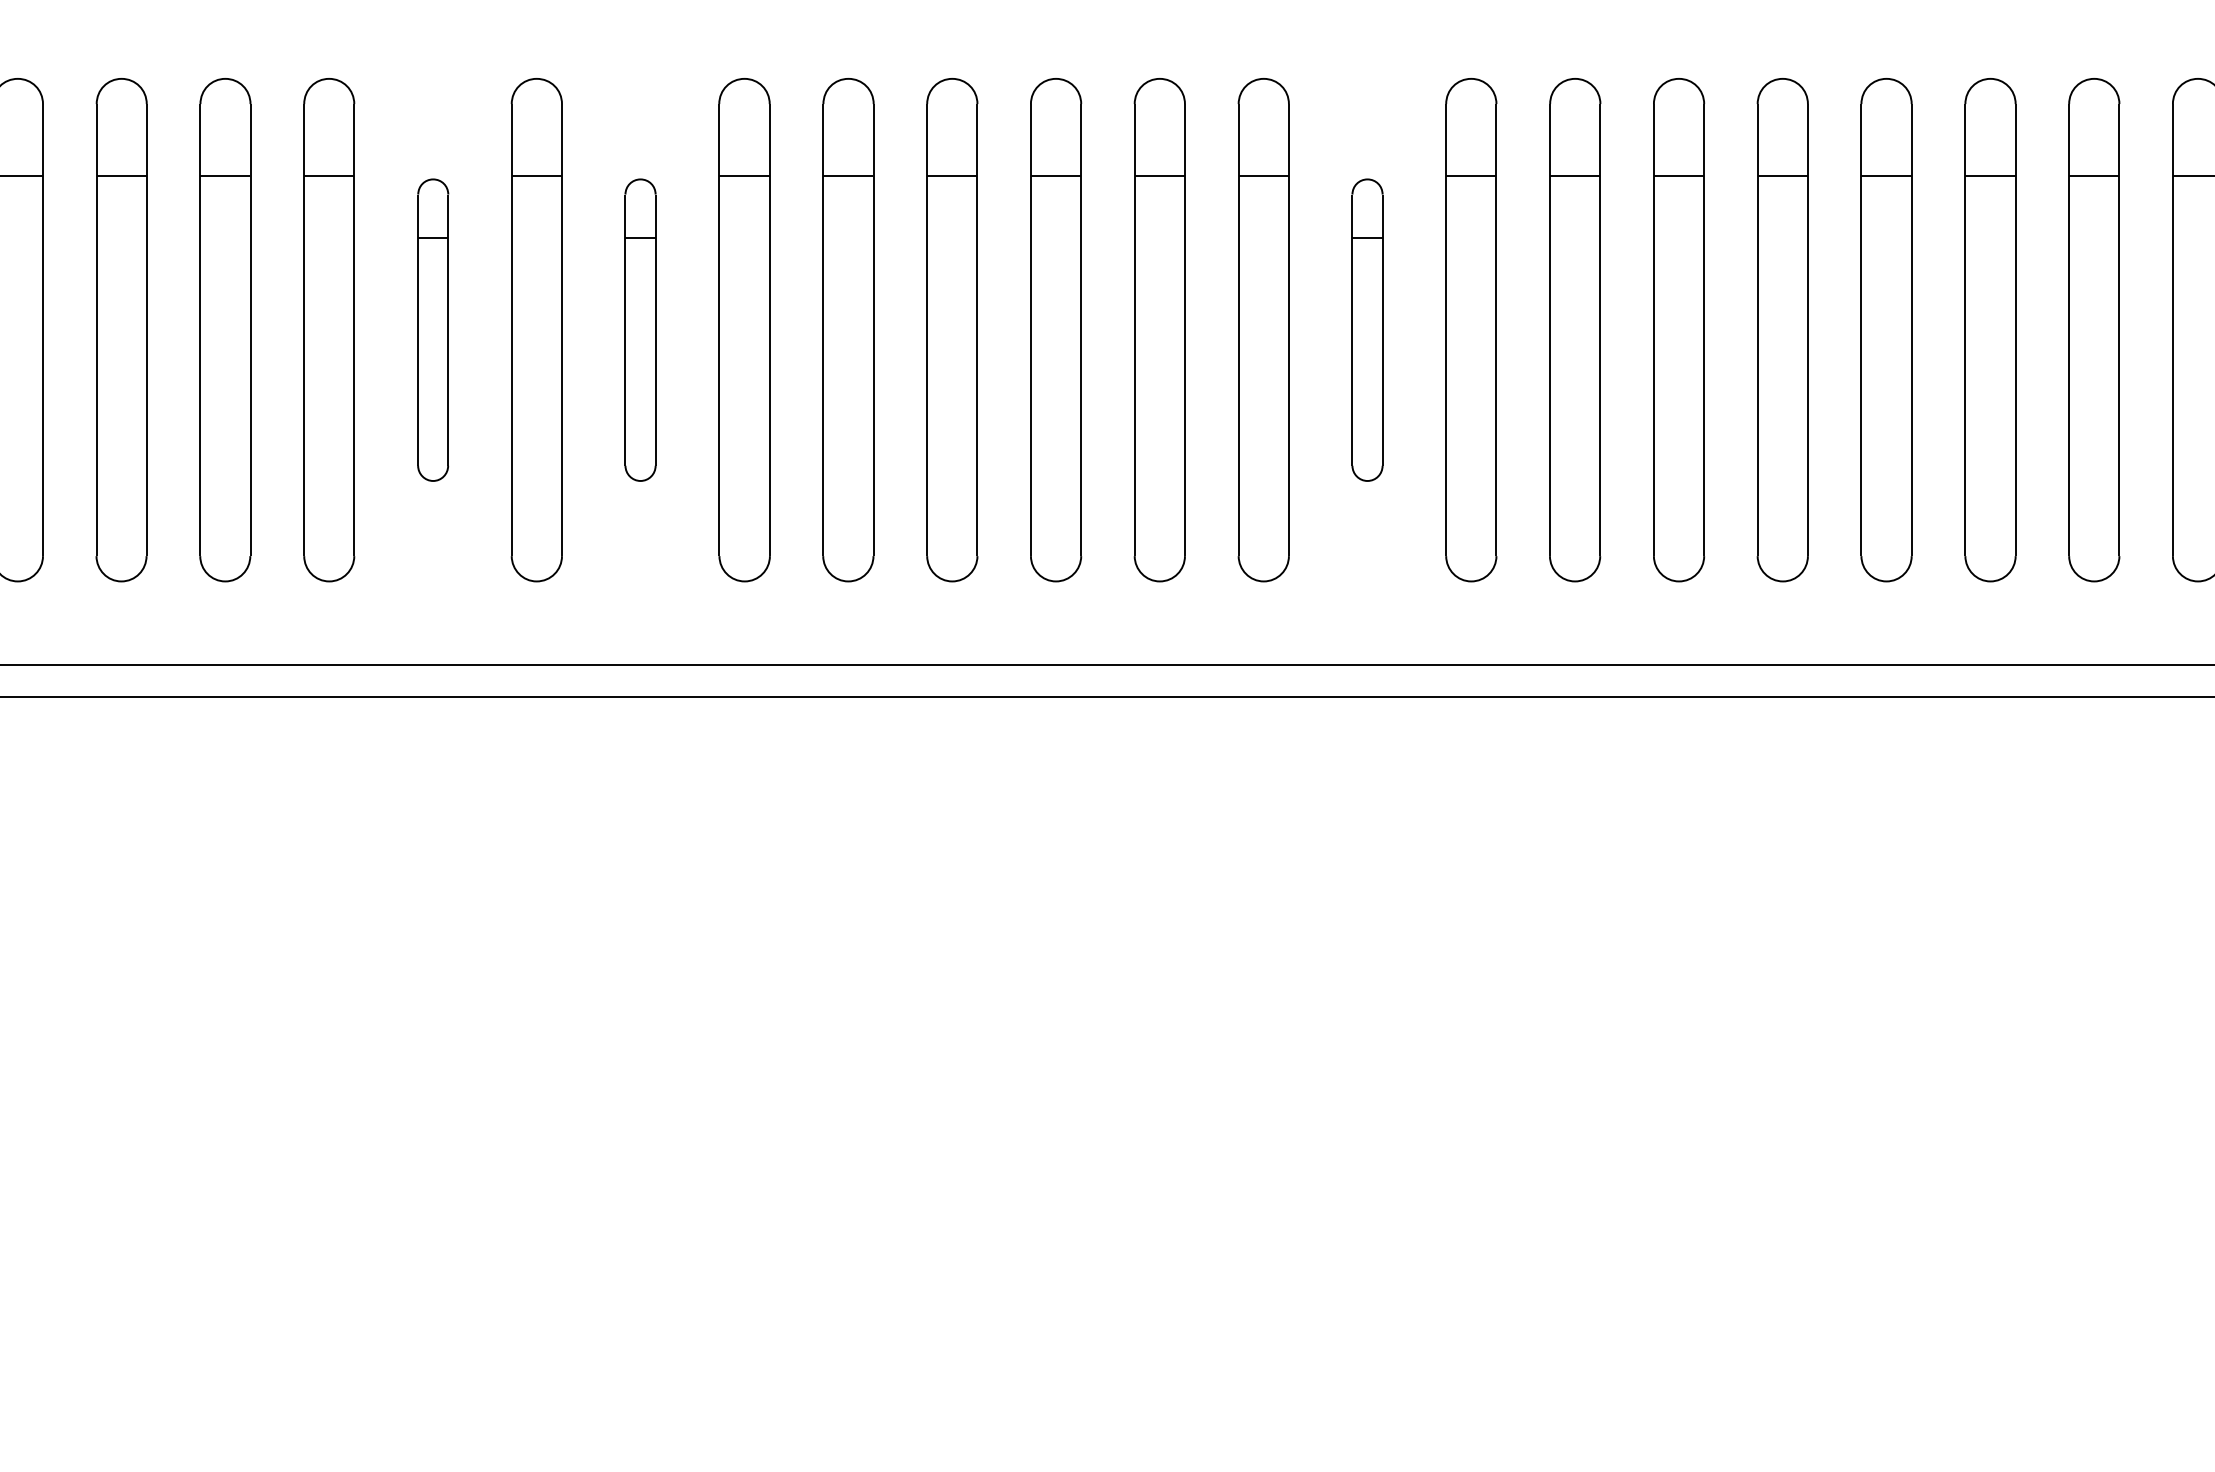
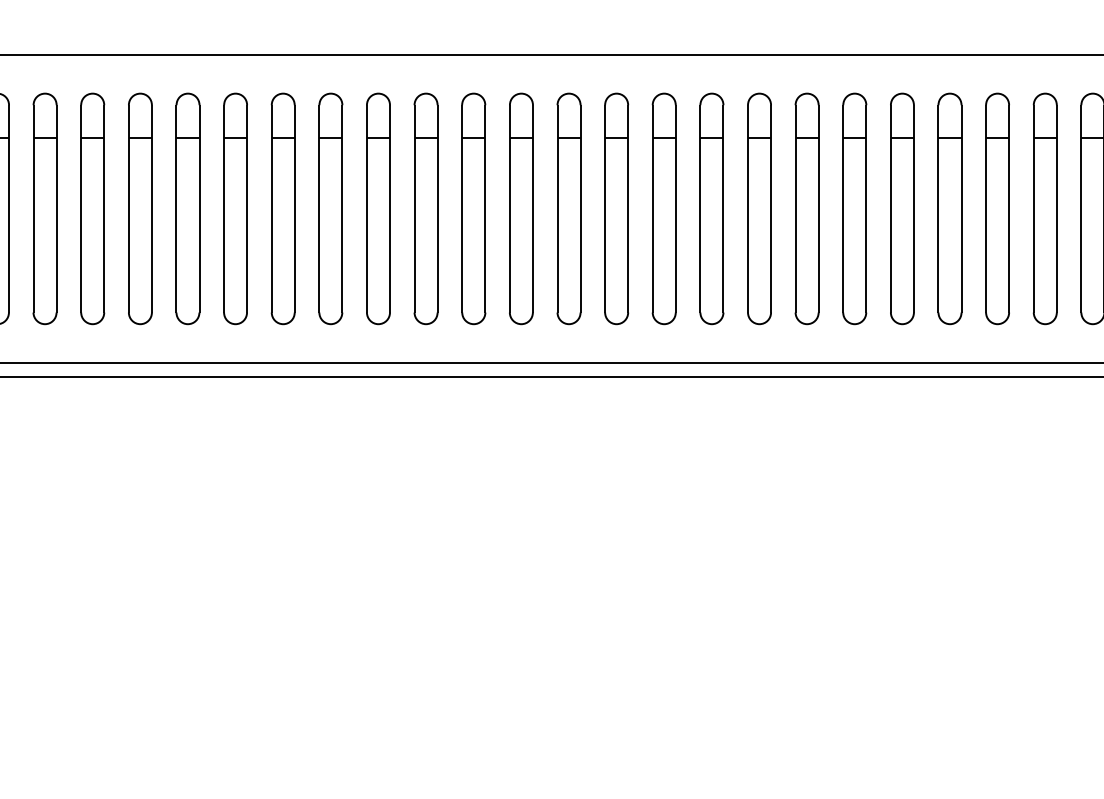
part: (432, 329) -> (330, 208), size x1.67
part: (639, 329) -> (425, 208), size x1.67
part: (1367, 329) -> (759, 208), size x1.67

